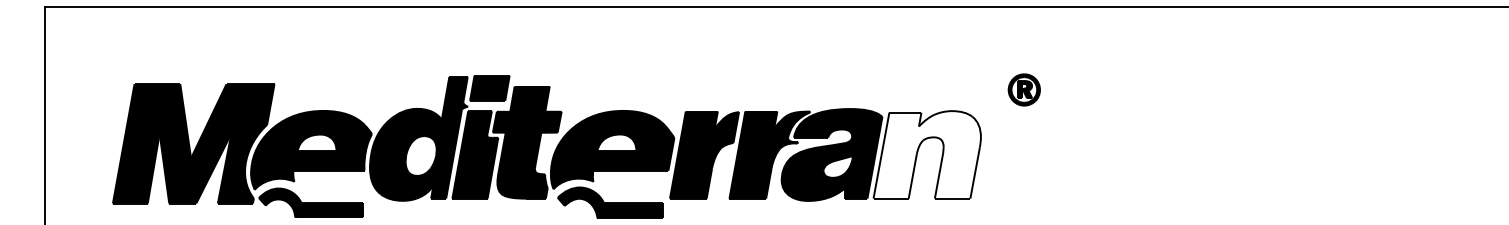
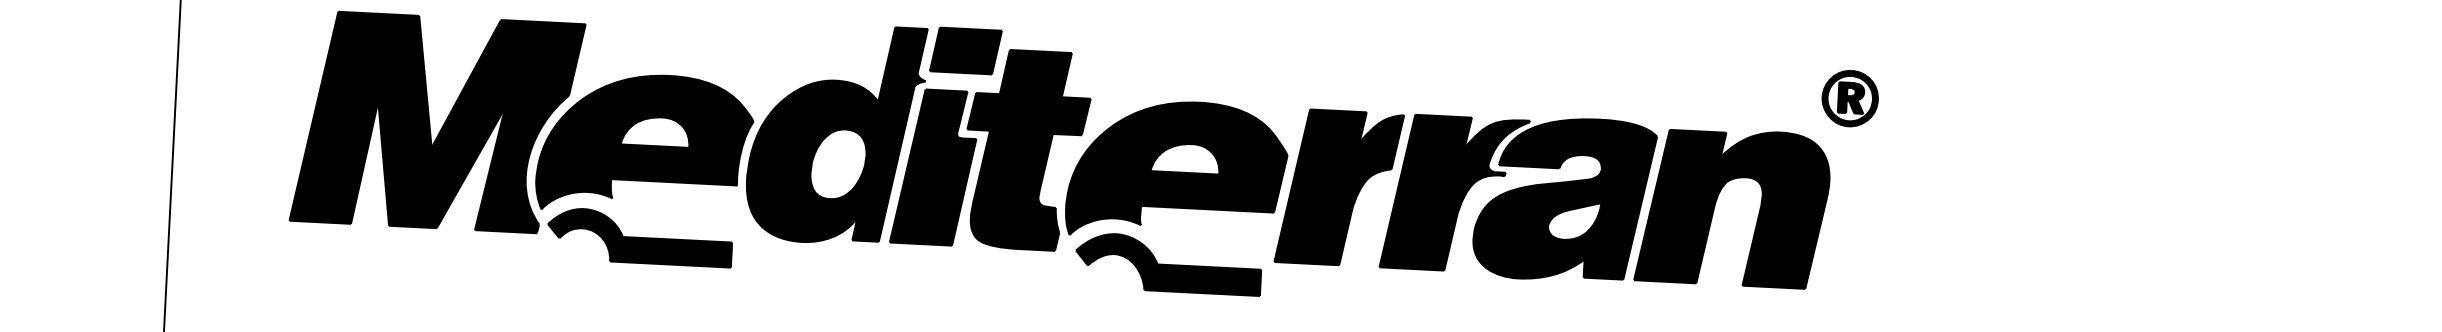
part: (1023, 89) -> (1848, 97), moved
fill: (926, 154) -> (1731, 206), added

